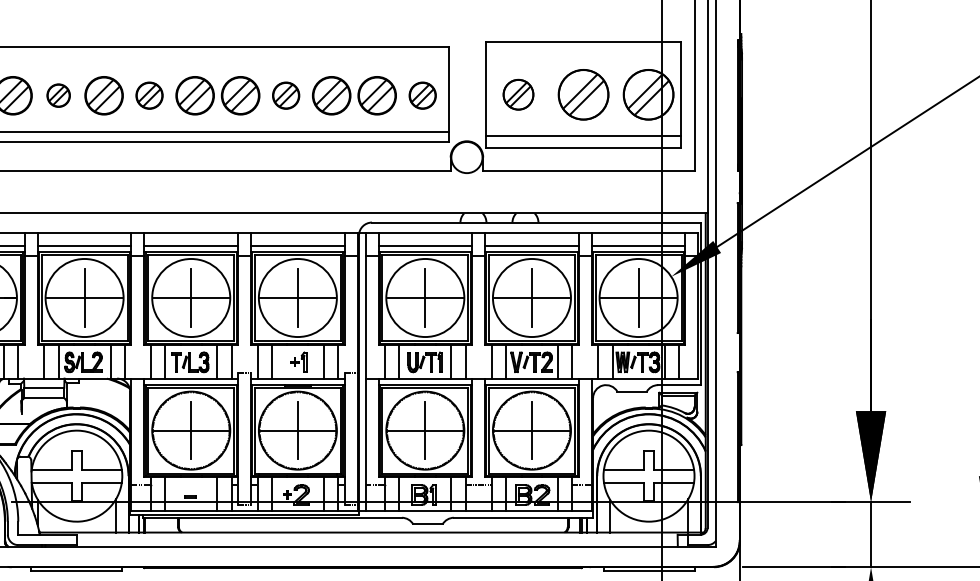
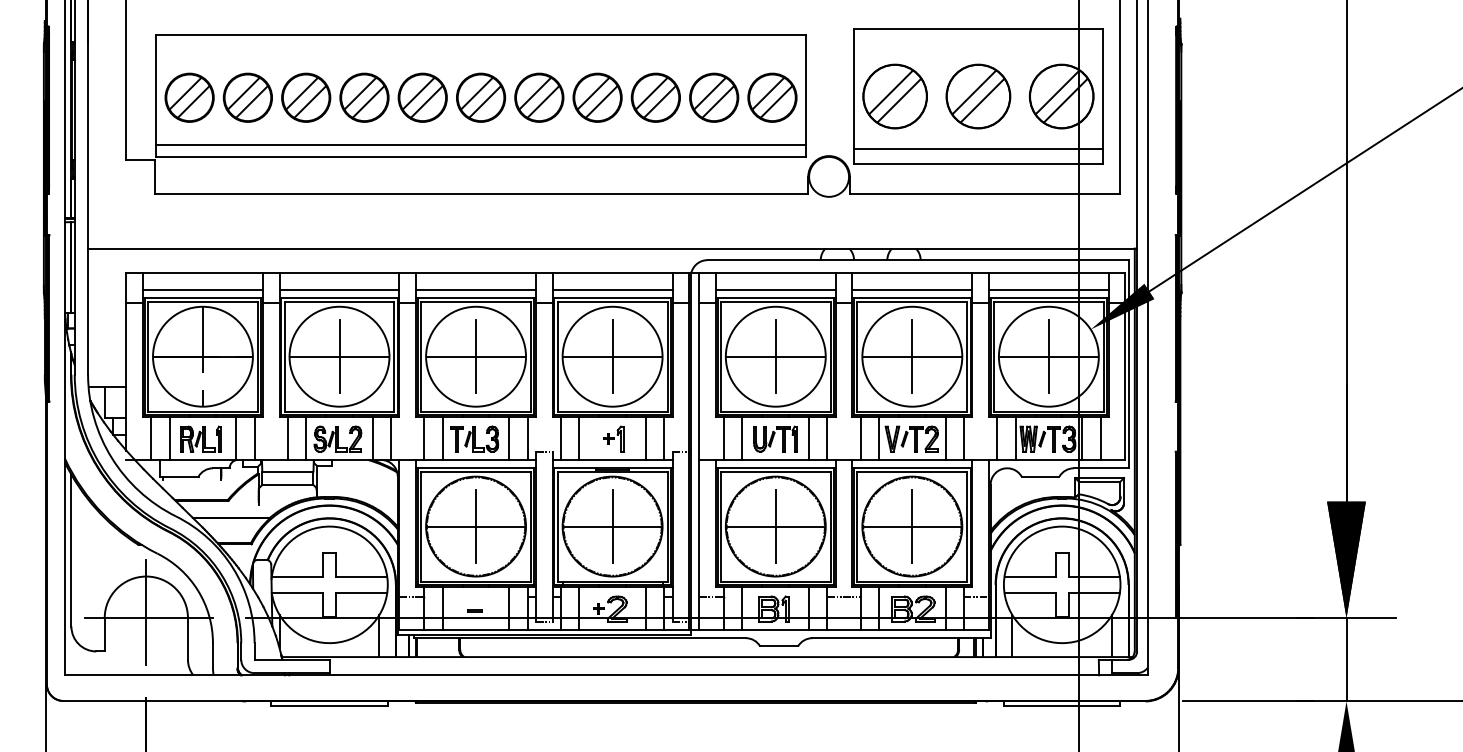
part: (518, 94) -> (894, 96), size x1.67
part: (58, 95) -> (306, 97), size x1.67
part: (149, 95) -> (422, 97), size x1.43
part: (286, 95) -> (597, 97), size x1.43
part: (422, 95) -> (772, 97), size x1.43

